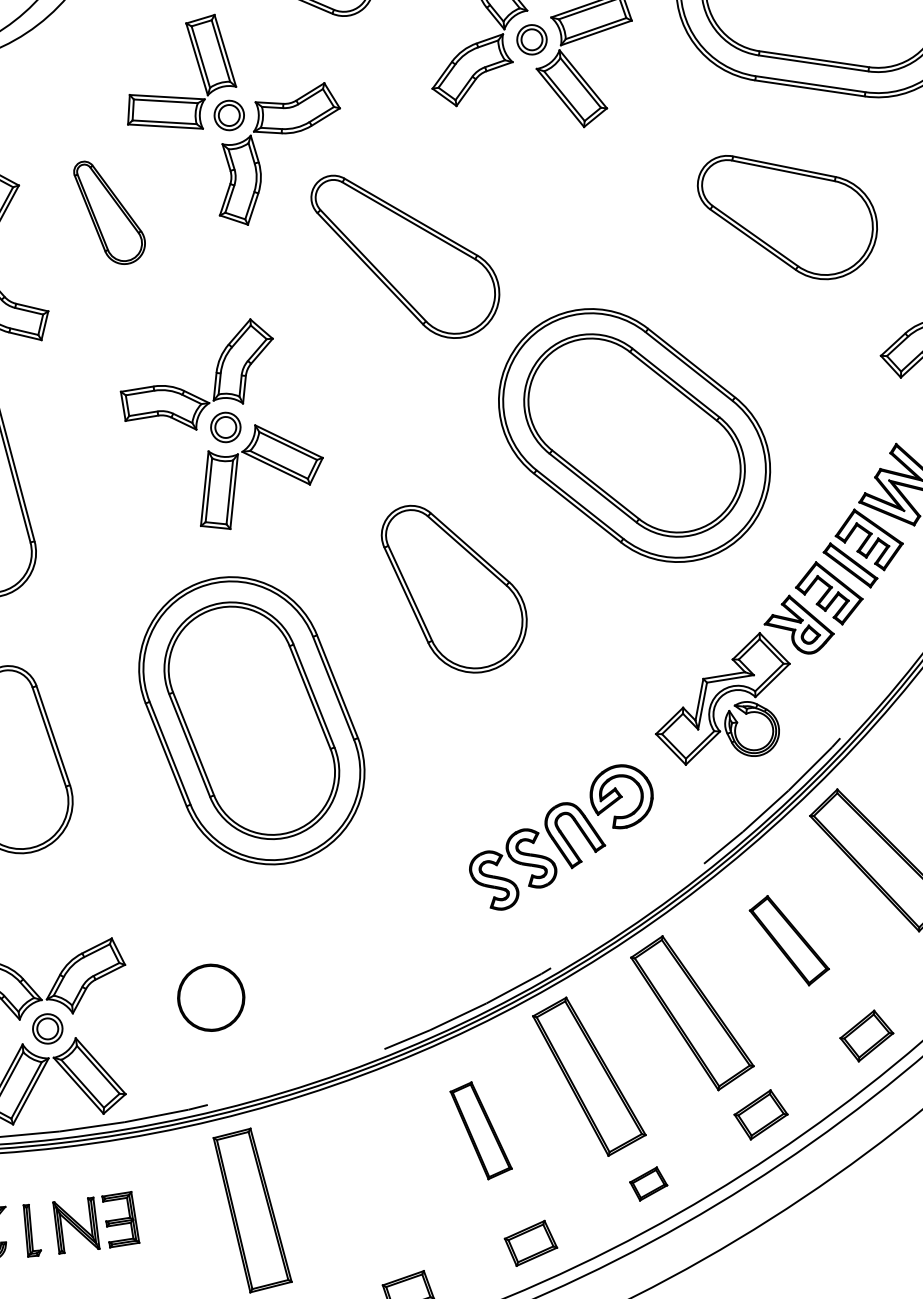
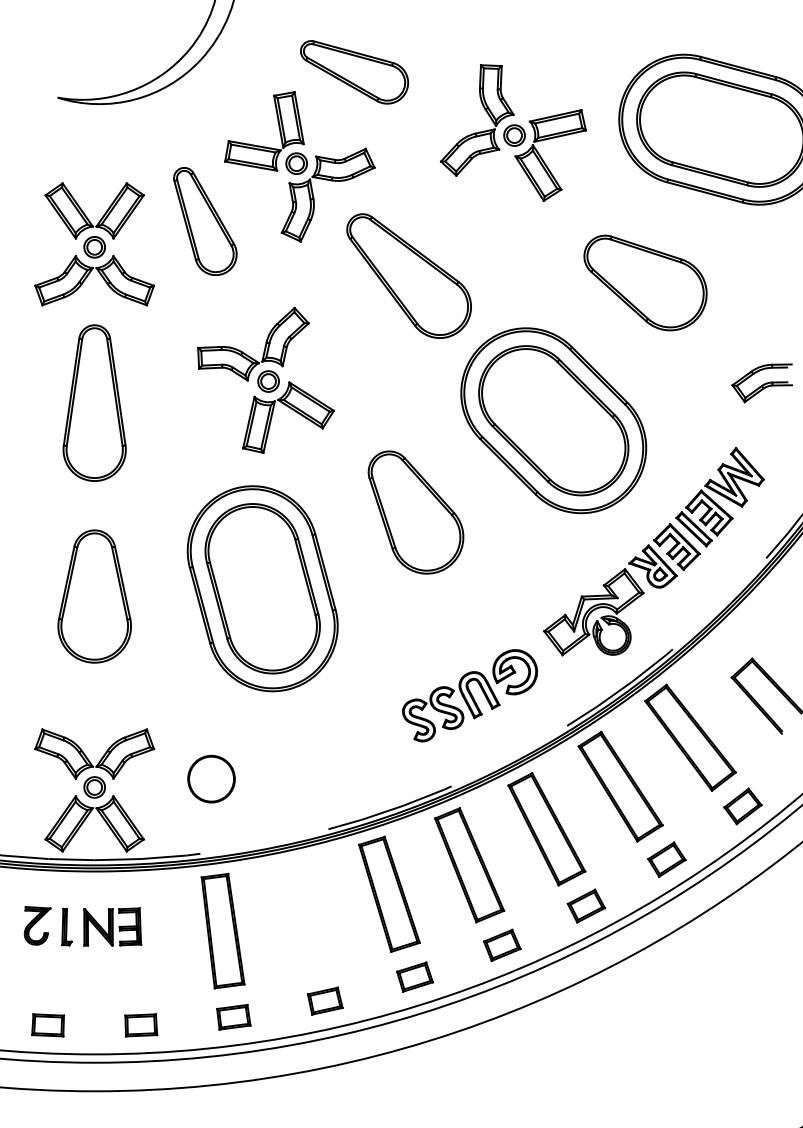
part: (110, 212) -> (205, 221), size x1.43
part: (788, 215) -> (645, 282), moved
part: (789, 940) -> (620, 786), size x1.67
part: (481, 1129) -> (389, 893), size x1.67
part: (647, 1183) -> (501, 944), size x1.43

